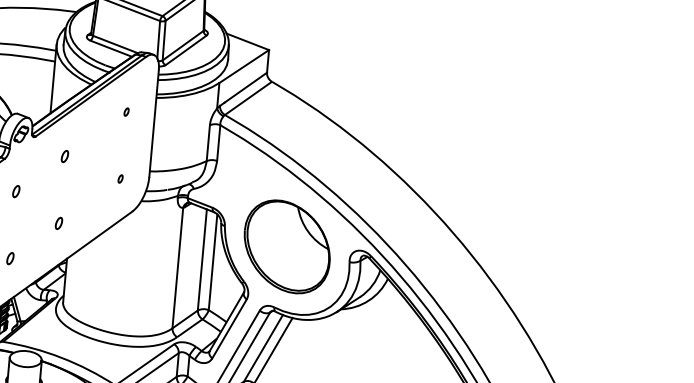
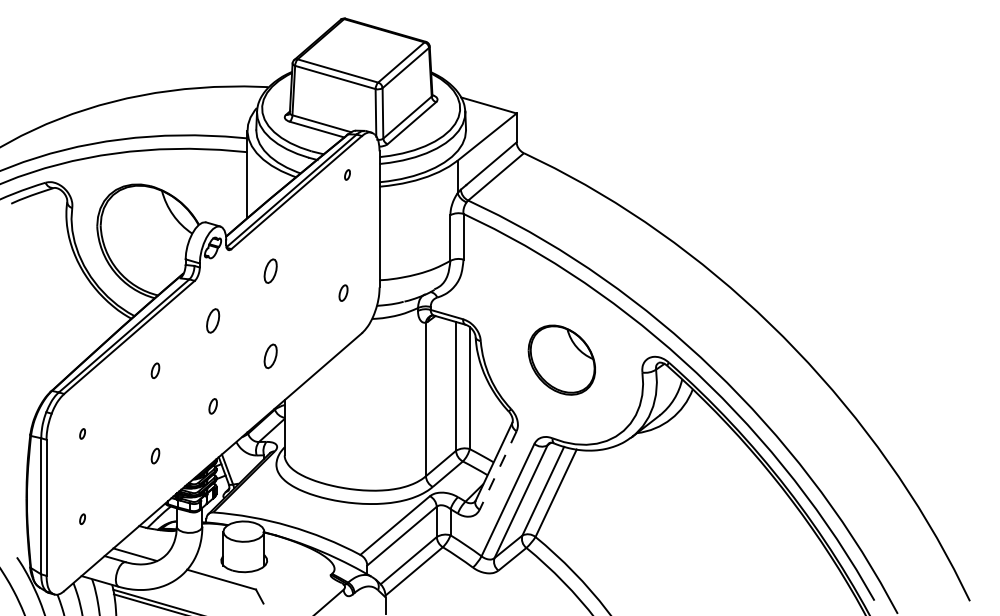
part: (126, 111) -> (347, 174), moved
part: (64, 156) -> (270, 270), size x1.6
part: (120, 179) -> (343, 293), size x1.6
part: (15, 191) -> (212, 320), size x1.6
part: (58, 223) -> (270, 356), size x1.6
part: (287, 246) -> (561, 359), size x0.6
line: (228, 329) -> (497, 471), solid -> dashed

